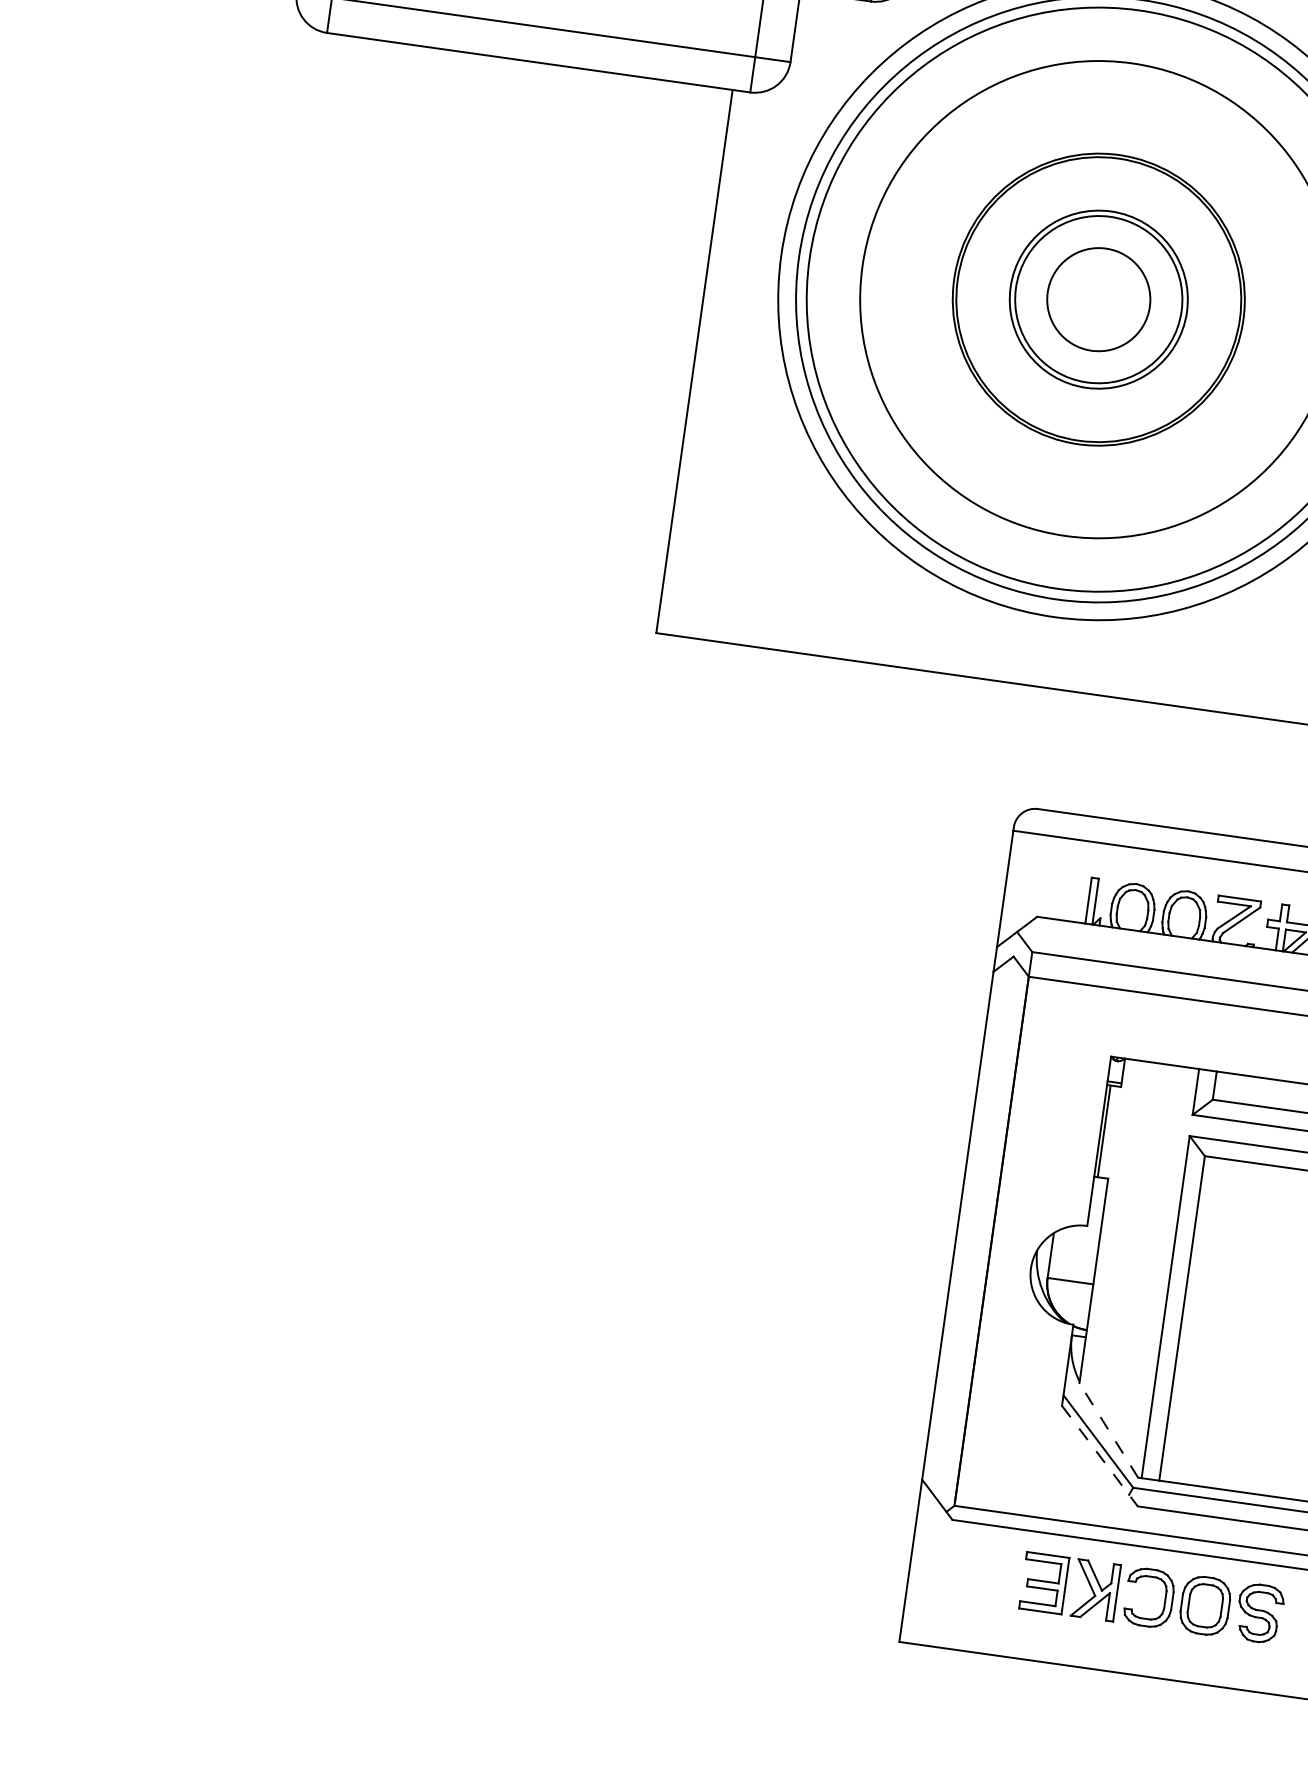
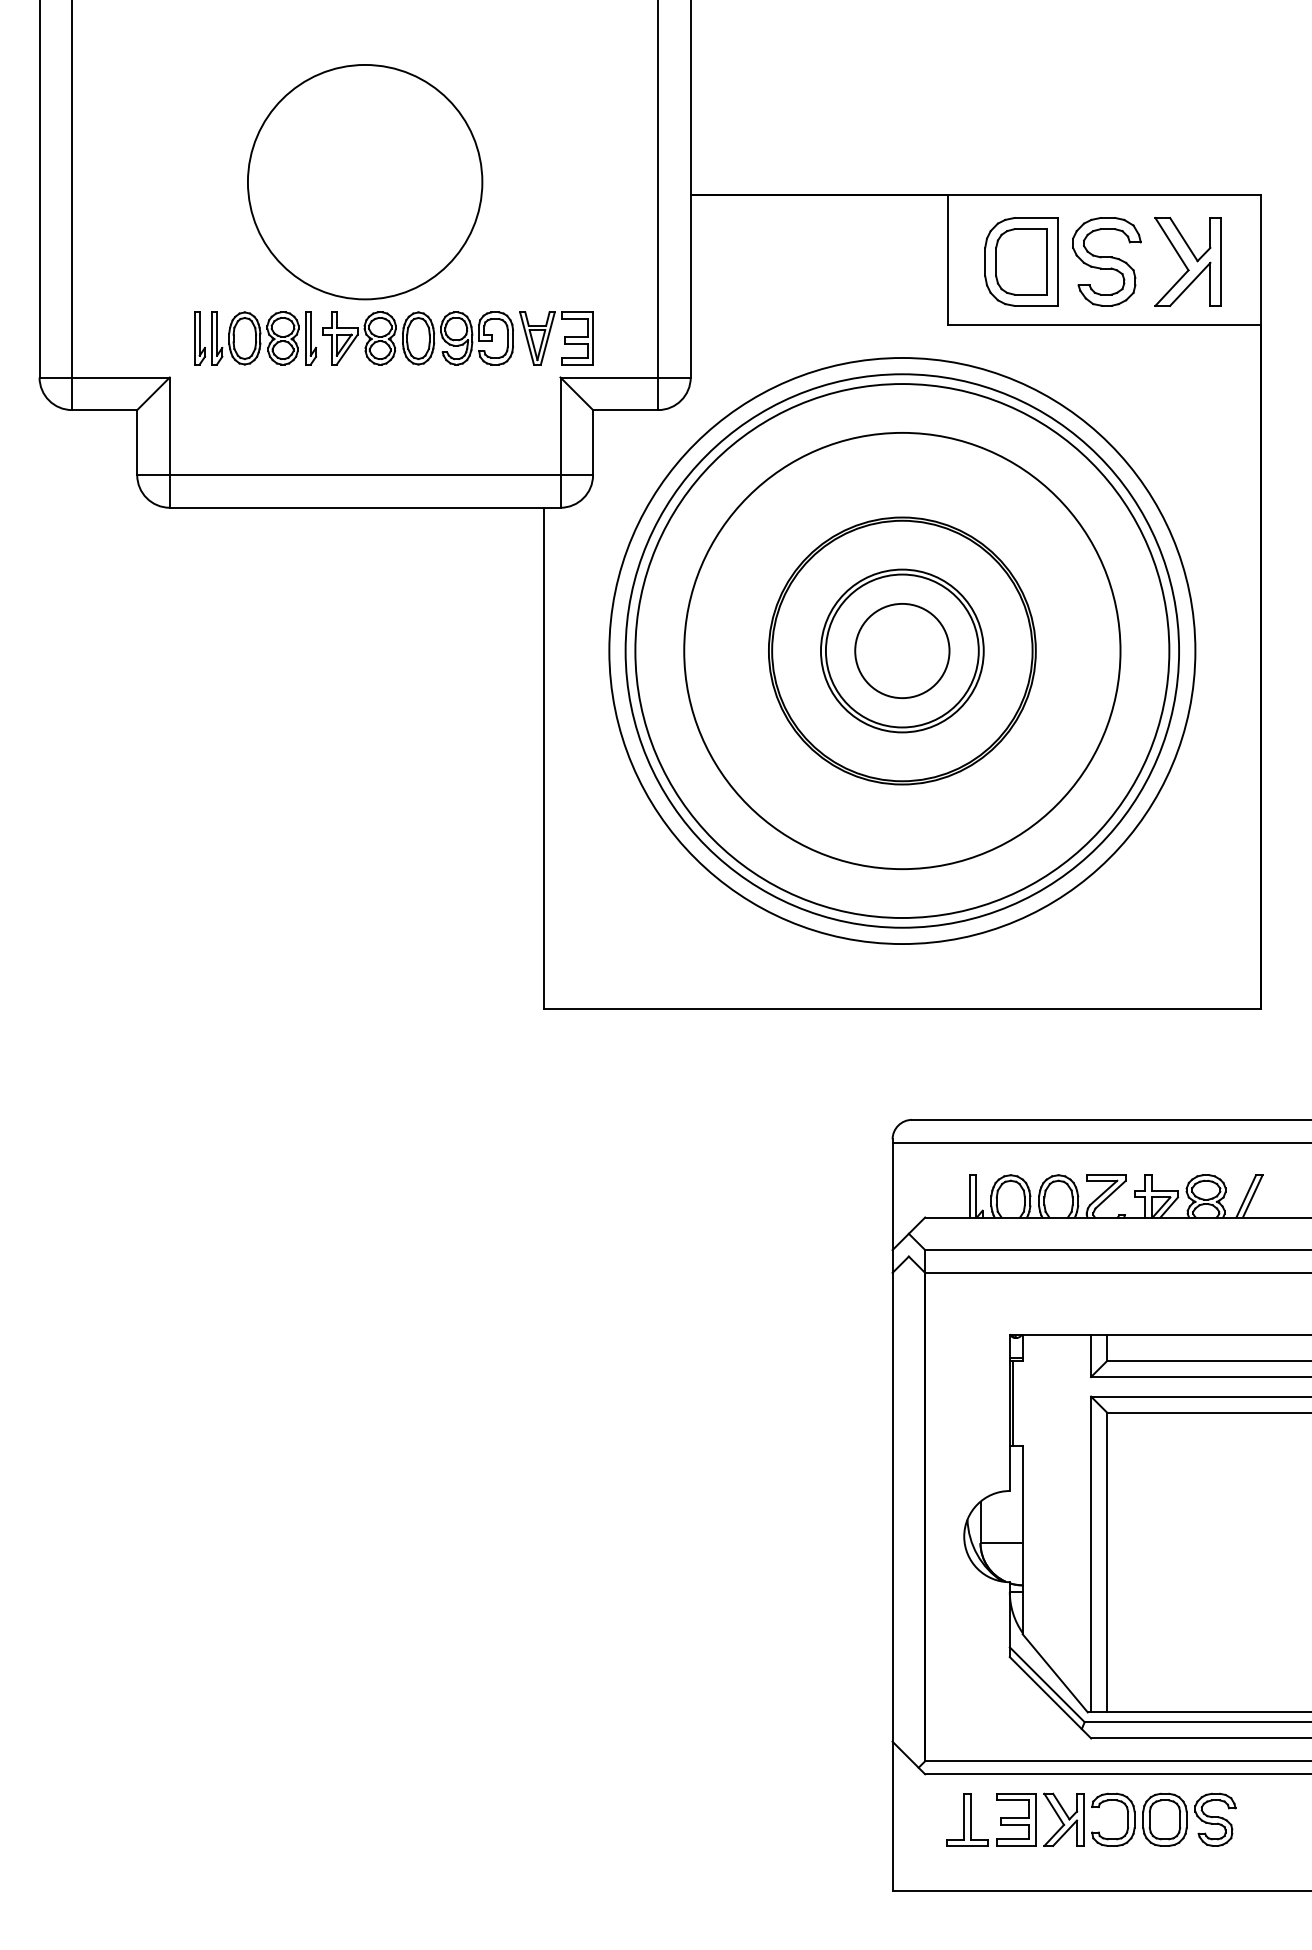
line: (1109, 1430) -> (1055, 1673), dashed -> solid
line: (1099, 1455) -> (1050, 1697), dashed -> solid
part: (991, 1575) -> (967, 1819), added

